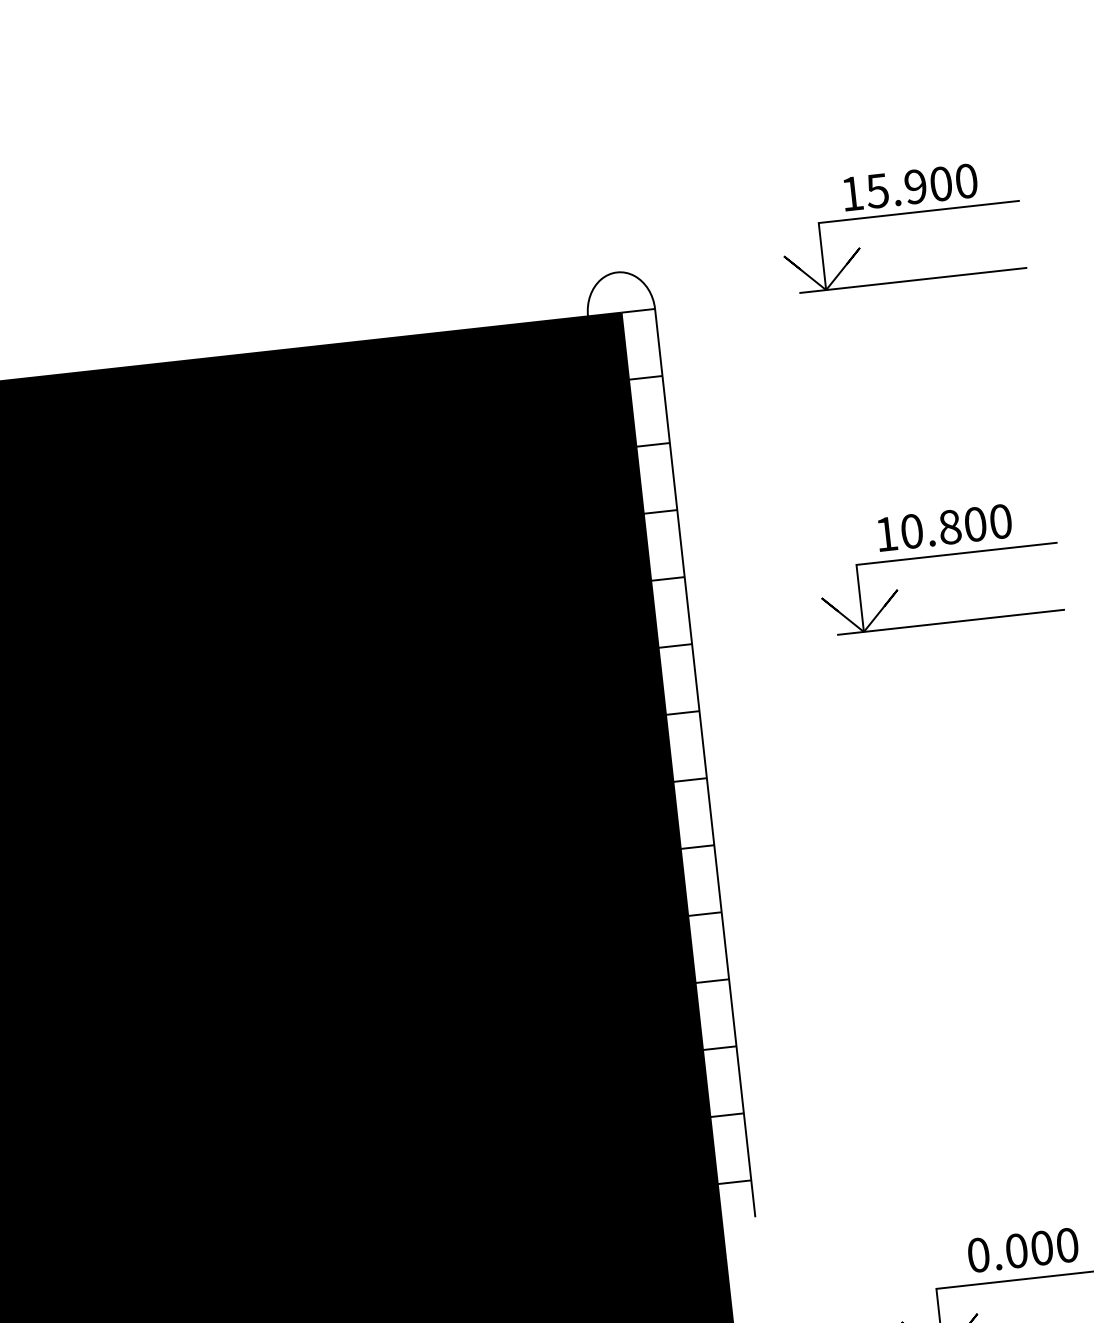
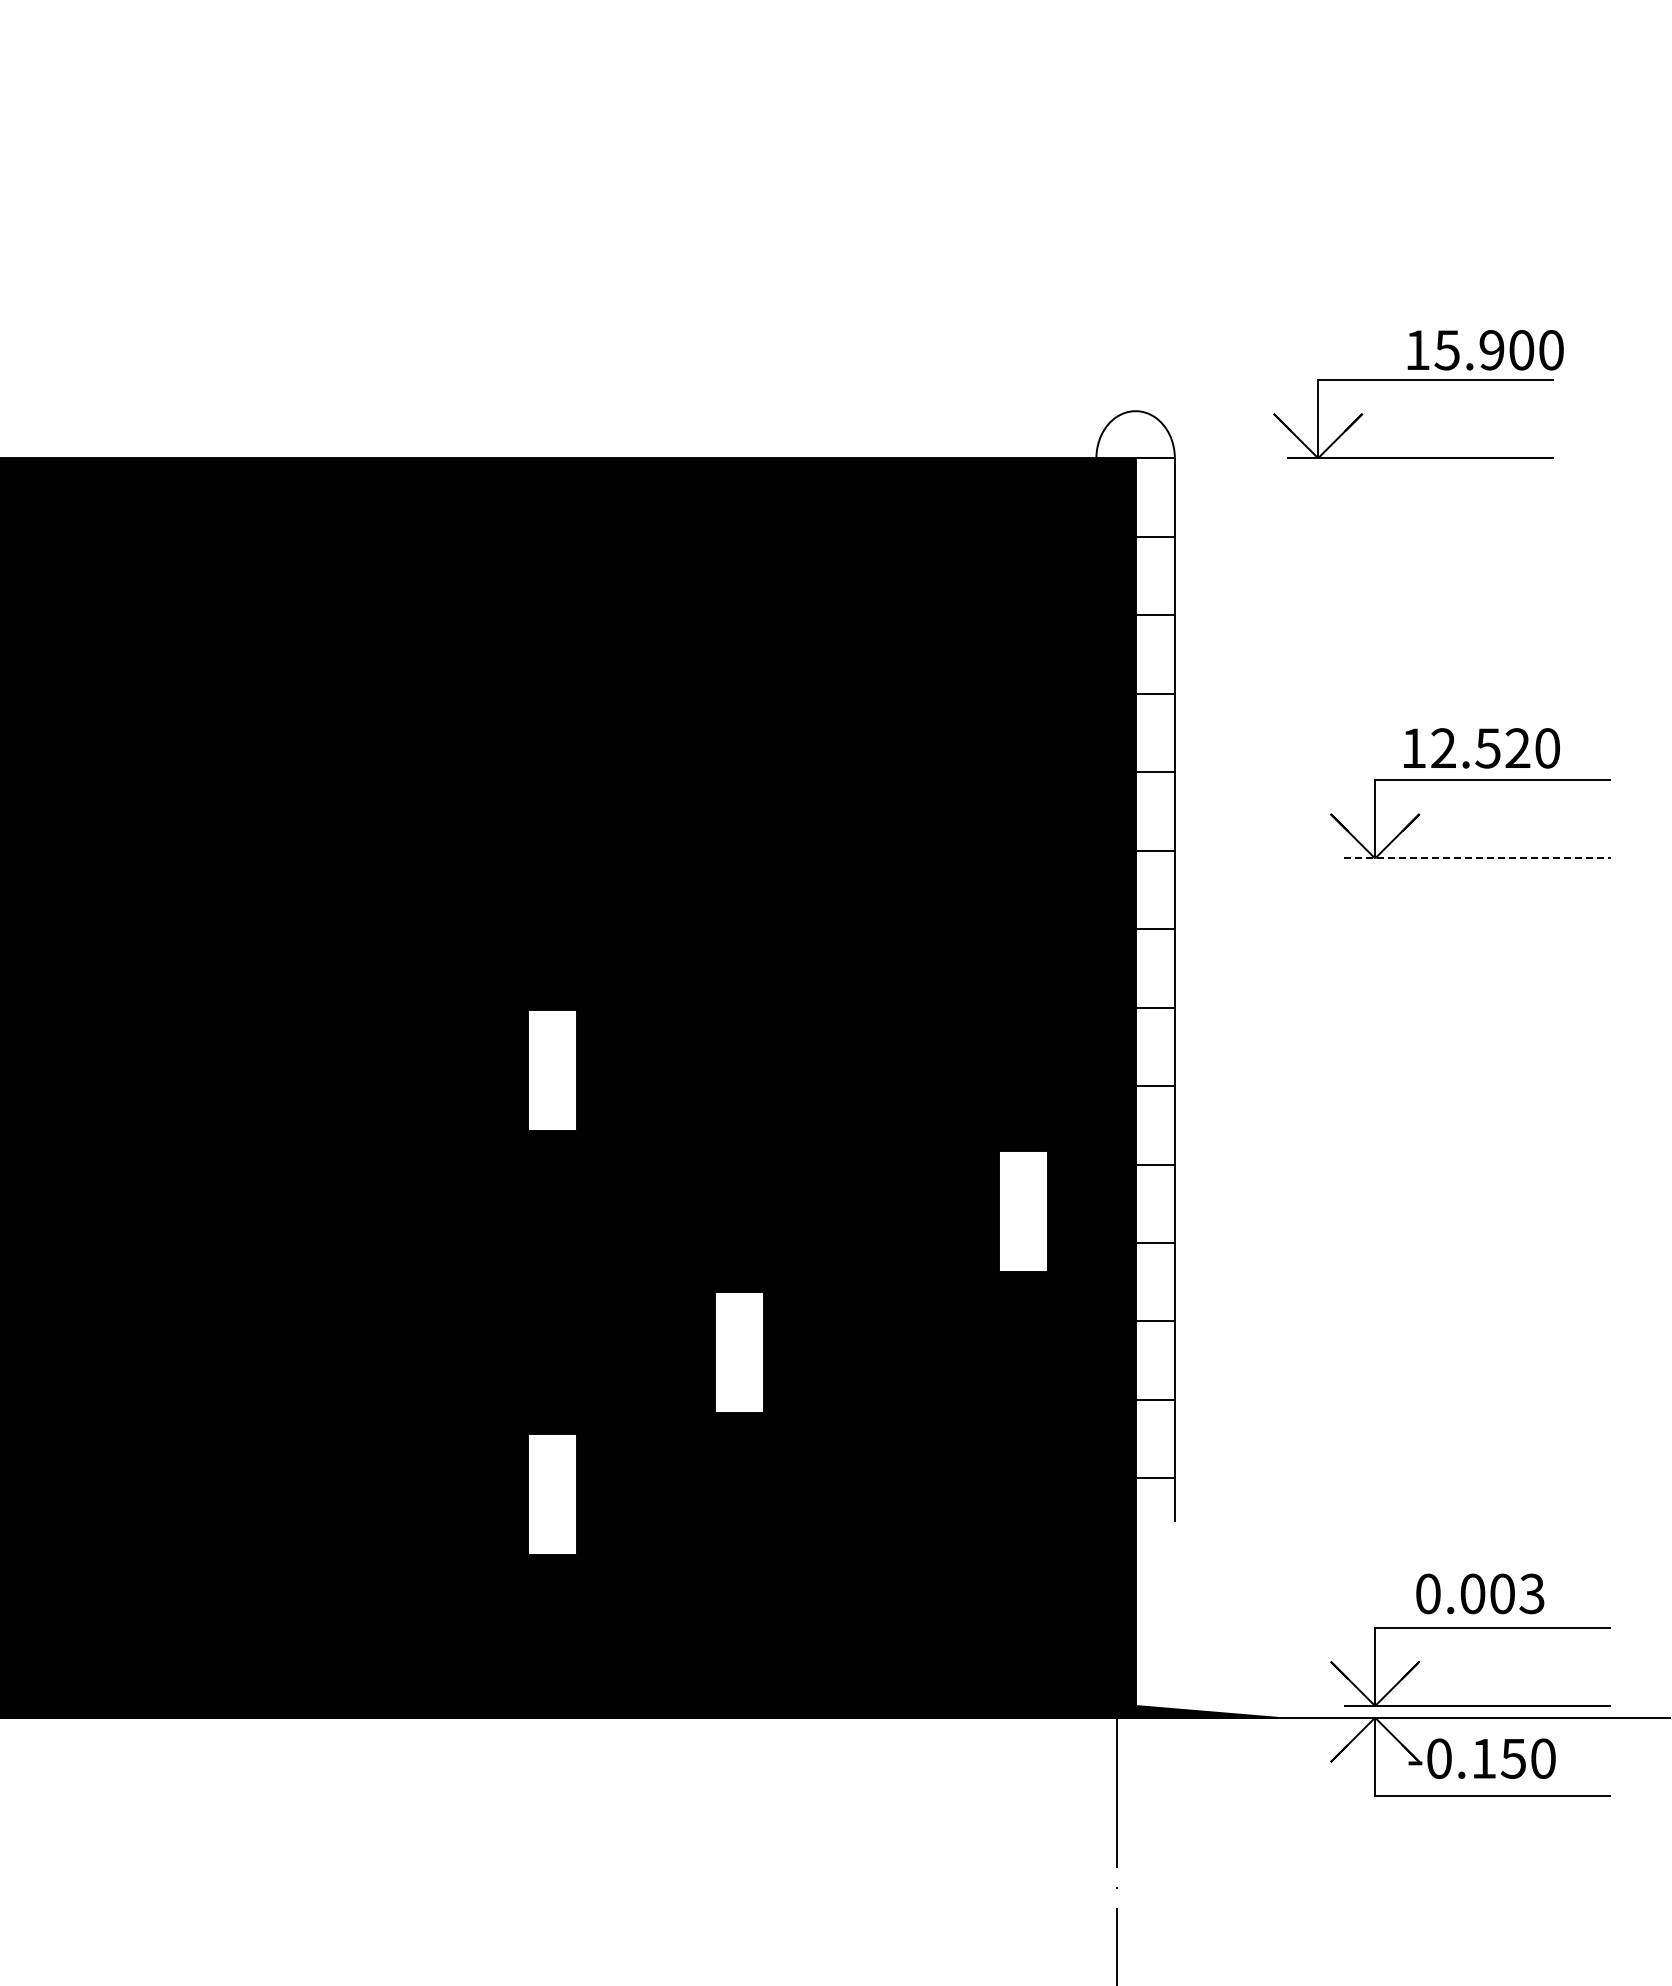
part: (900, 214) -> (1413, 380), moved
text: (943, 528) -> (1480, 748), 10.800 -> 12.520
line: (950, 622) -> (1476, 858), solid -> dashed
fill: (181, 889) -> (552, 1069), removed
fill: (596, 966) -> (1023, 1211), removed
fill: (367, 1113) -> (739, 1352), removed
text: (1066, 1245) -> (1531, 1593), 0.000 -> 0.003
fill: (221, 1251) -> (552, 1493), removed

